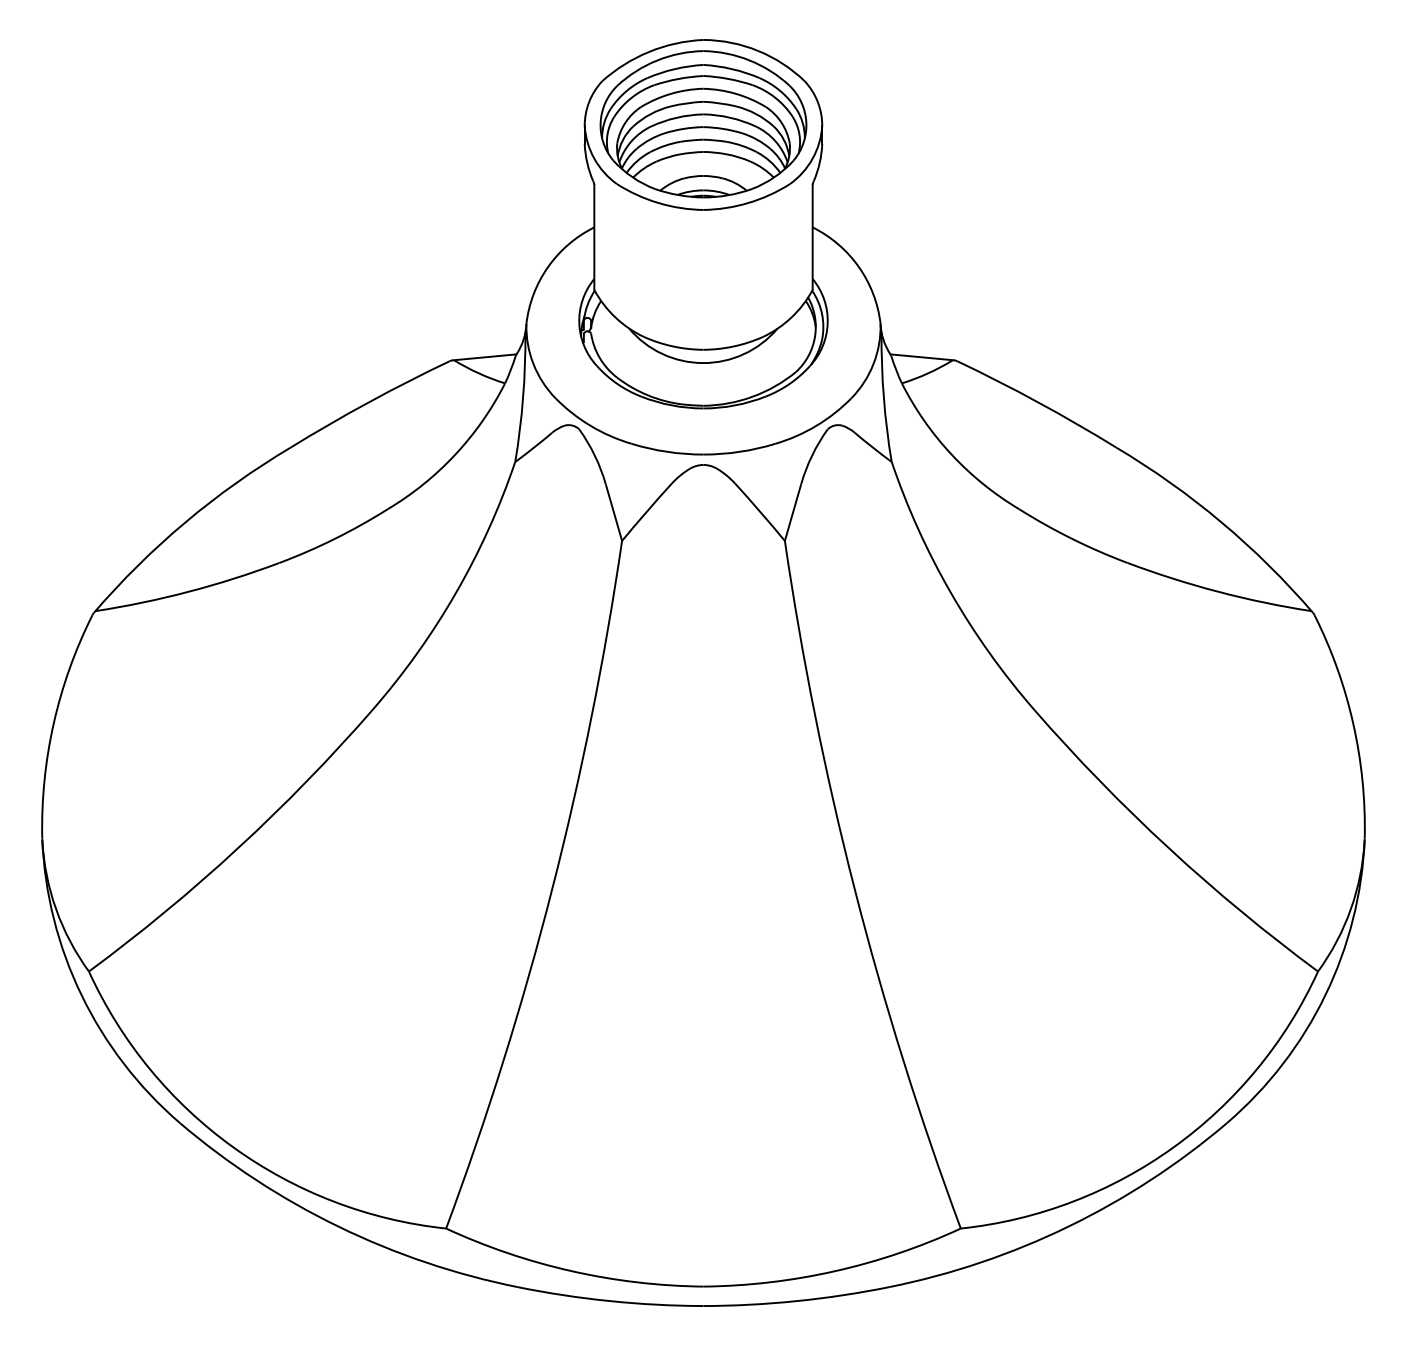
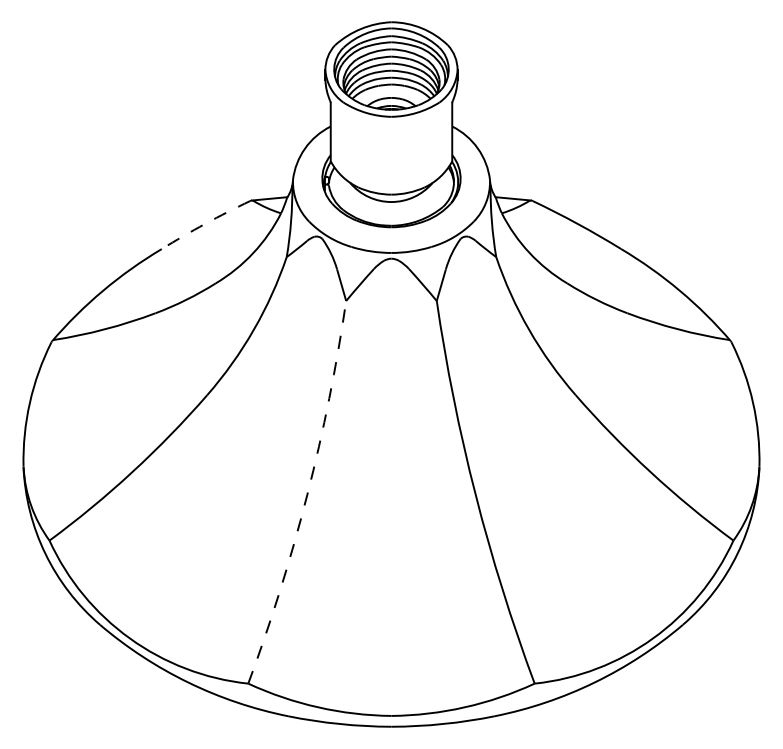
arc: (369, 401) -> (205, 223), solid -> dashed
arc: (552, 888) -> (307, 494), solid -> dashed

